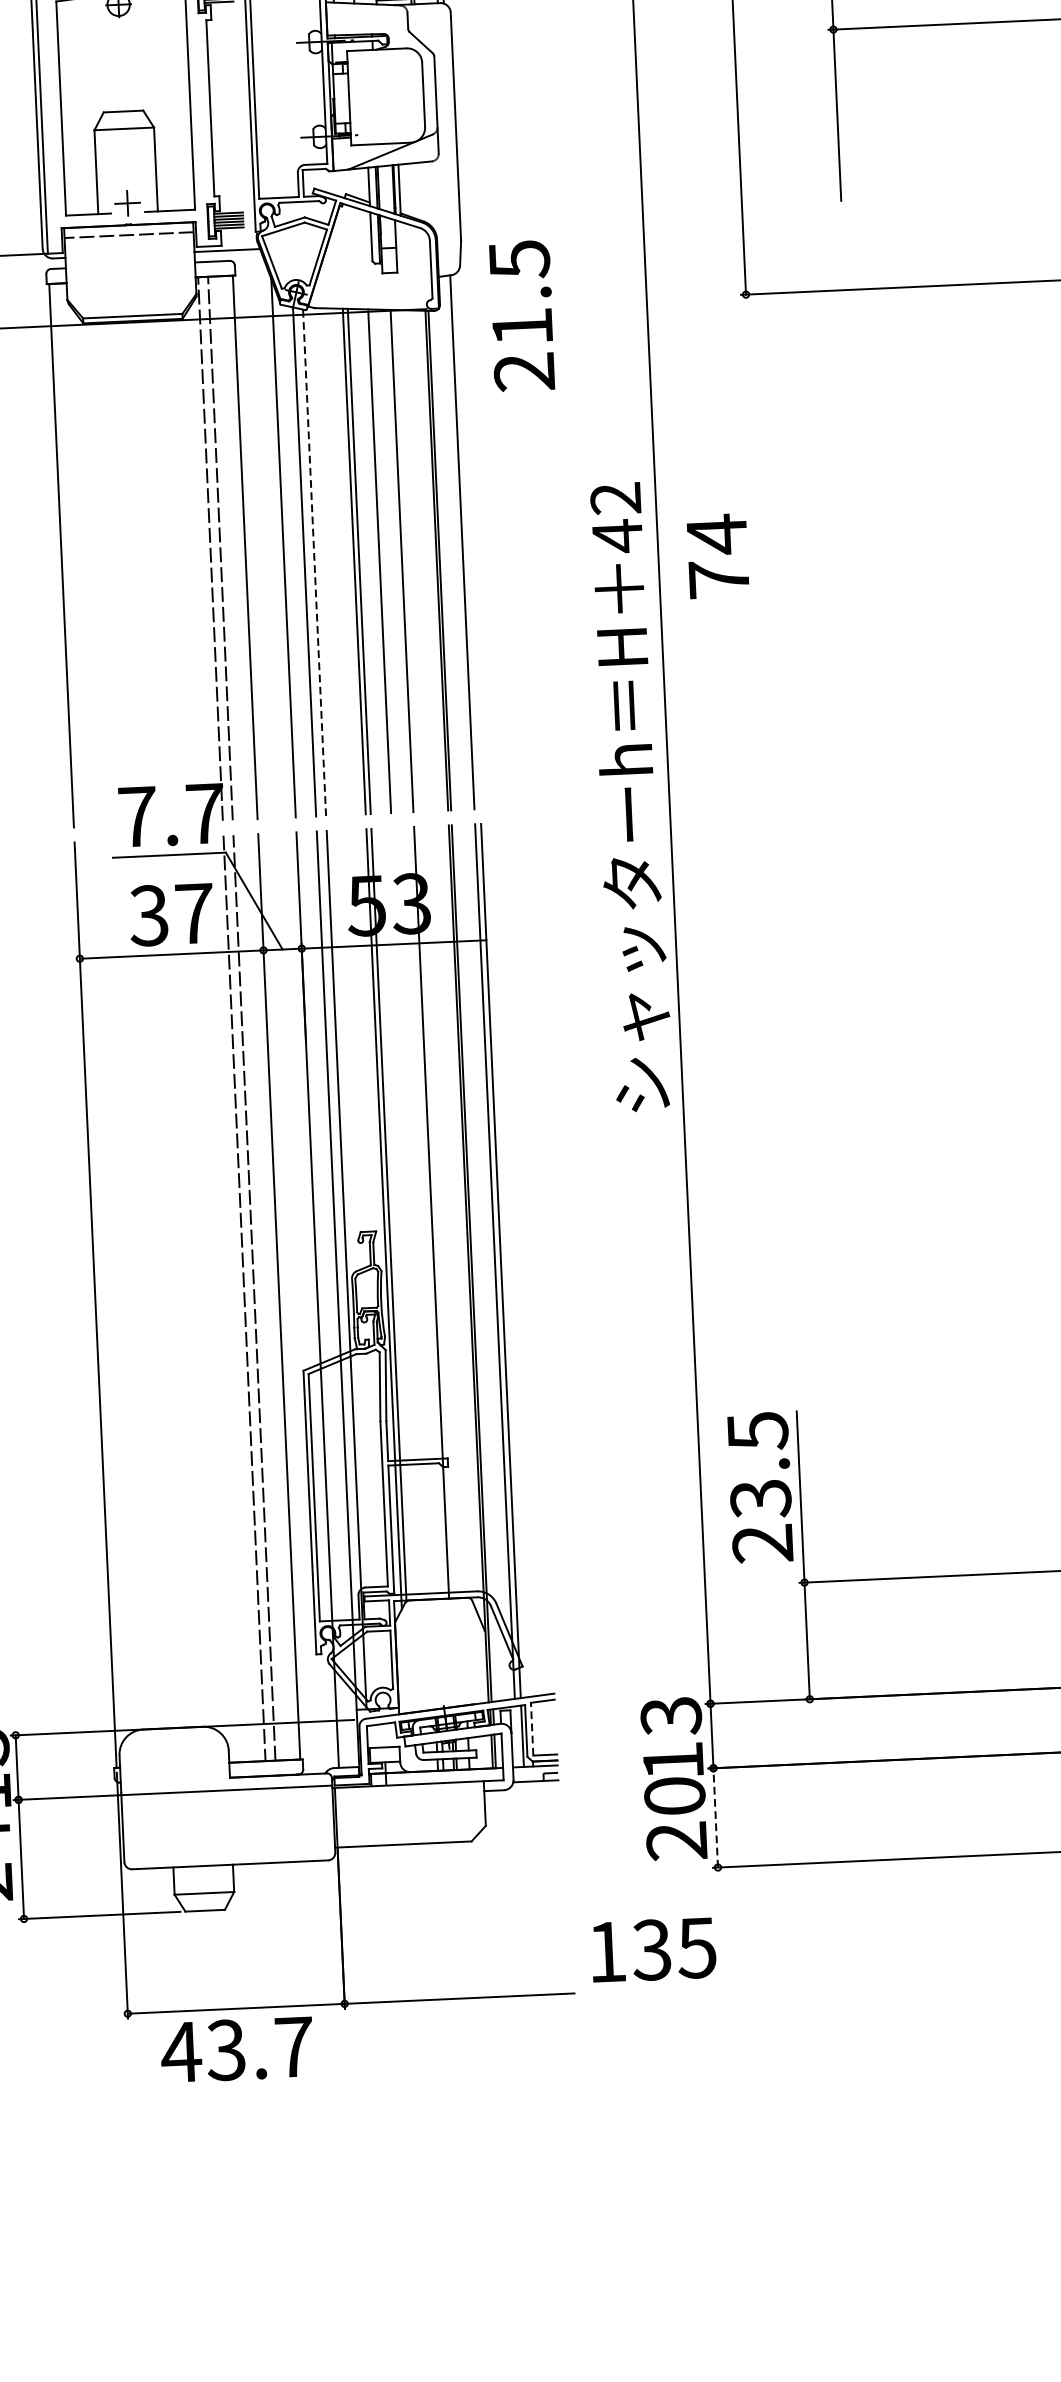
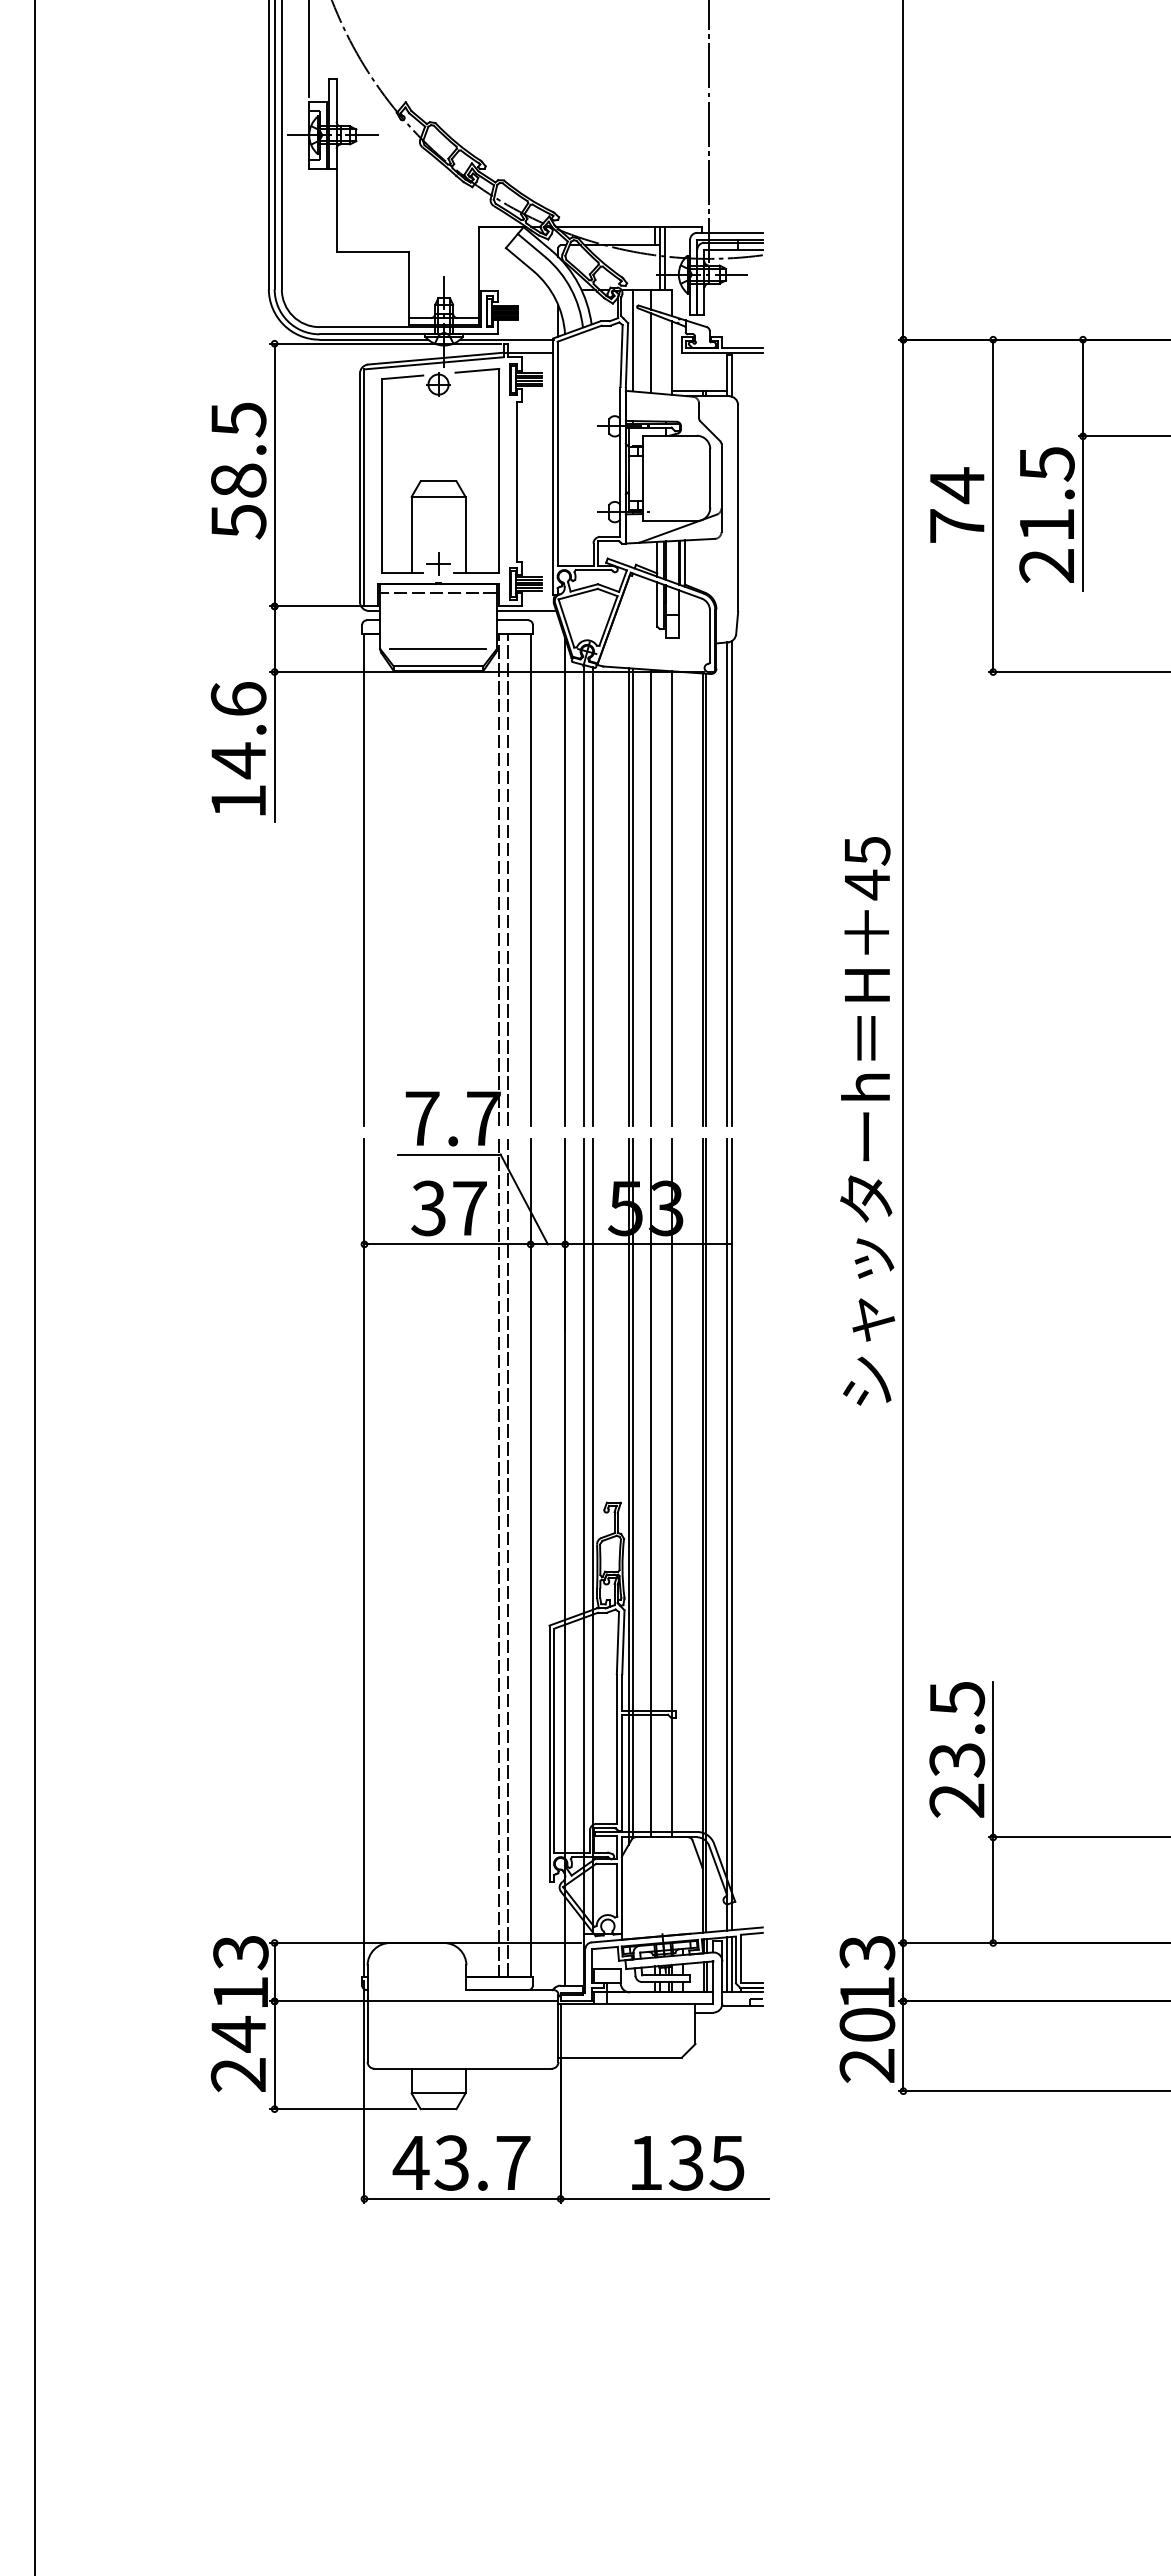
line: (131, 296) -> (438, 648), added
text: (521, 315) -> (1046, 514), moved
text: (616, 498) -> (867, 850), 42 -> 45
line: (468, 540) -> (732, 882), added
text: (718, 555) -> (957, 504), moved
line: (314, 562) -> (592, 896), dashed -> solid
line: (409, 1214) -> (651, 1488), added
line: (532, 1729) -> (741, 1958), dashed -> solid
line: (516, 1736) -> (726, 1964), added
line: (715, 1818) -> (903, 2046), dashed -> solid
text: (654, 1949) -> (688, 2162), moved
text: (236, 2049) -> (461, 2162), moved

